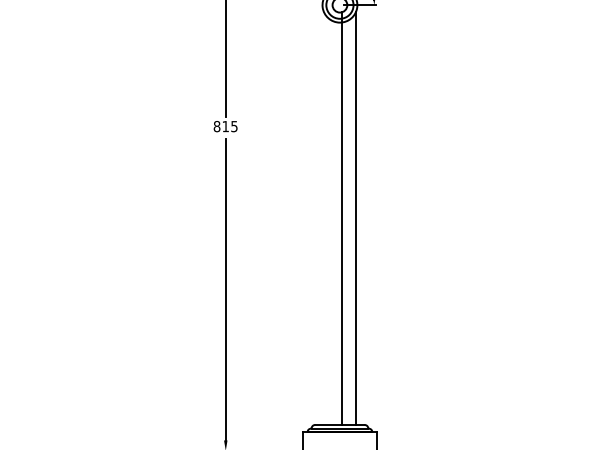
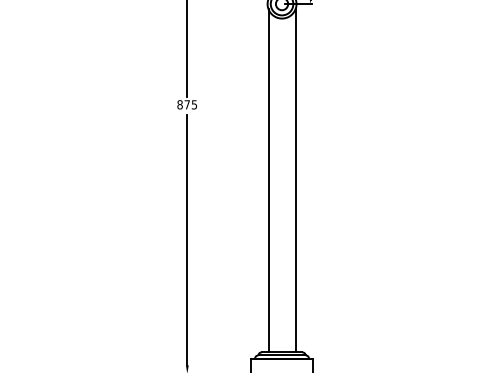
text: (224, 126) -> (186, 104), 815 -> 875
line: (341, 217) -> (268, 180), moved

